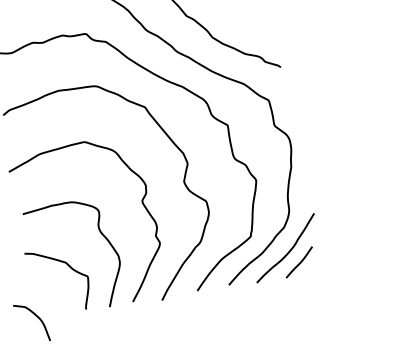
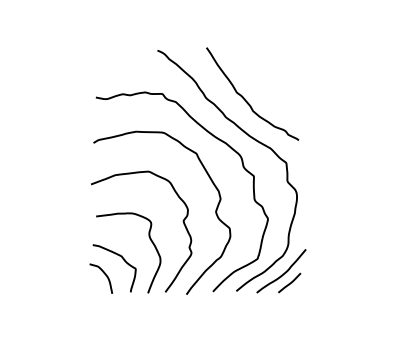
curve: (35, 316) -> (104, 274), moved

